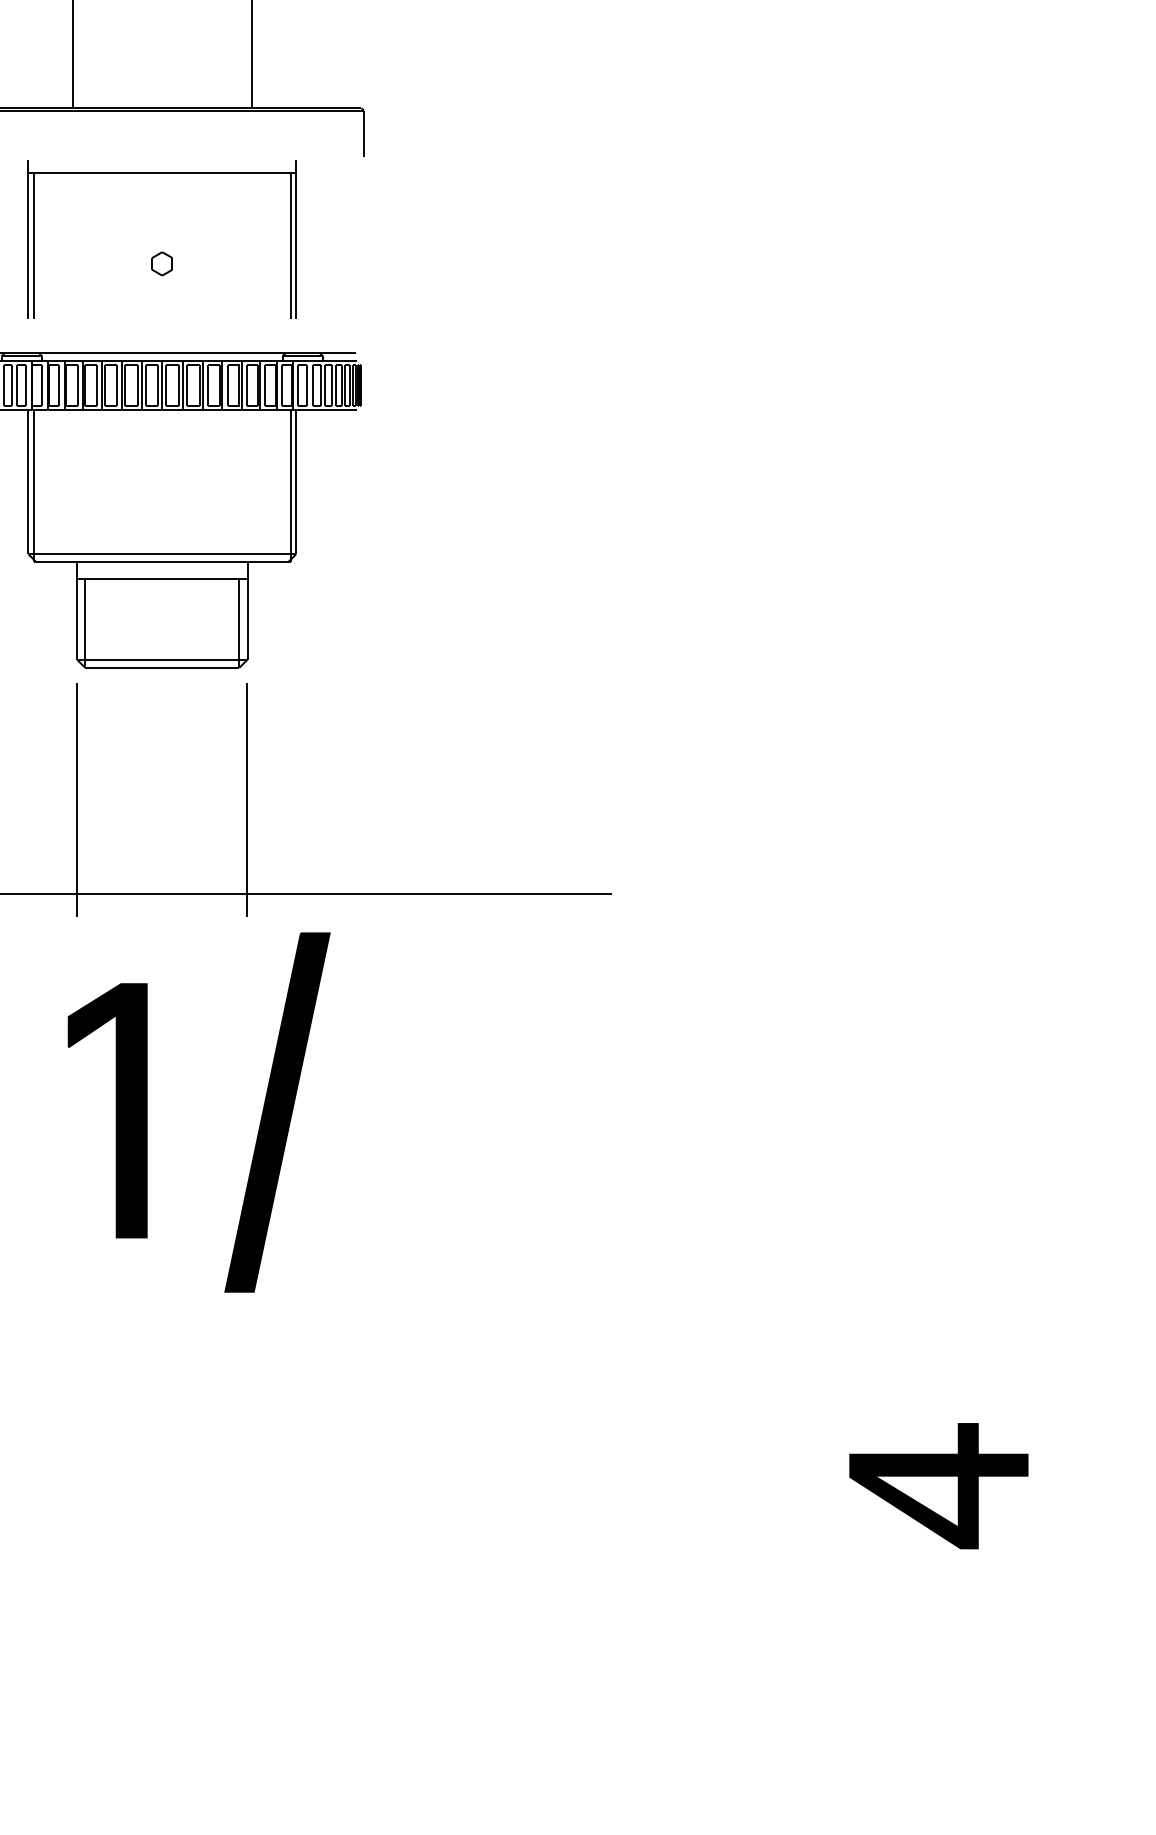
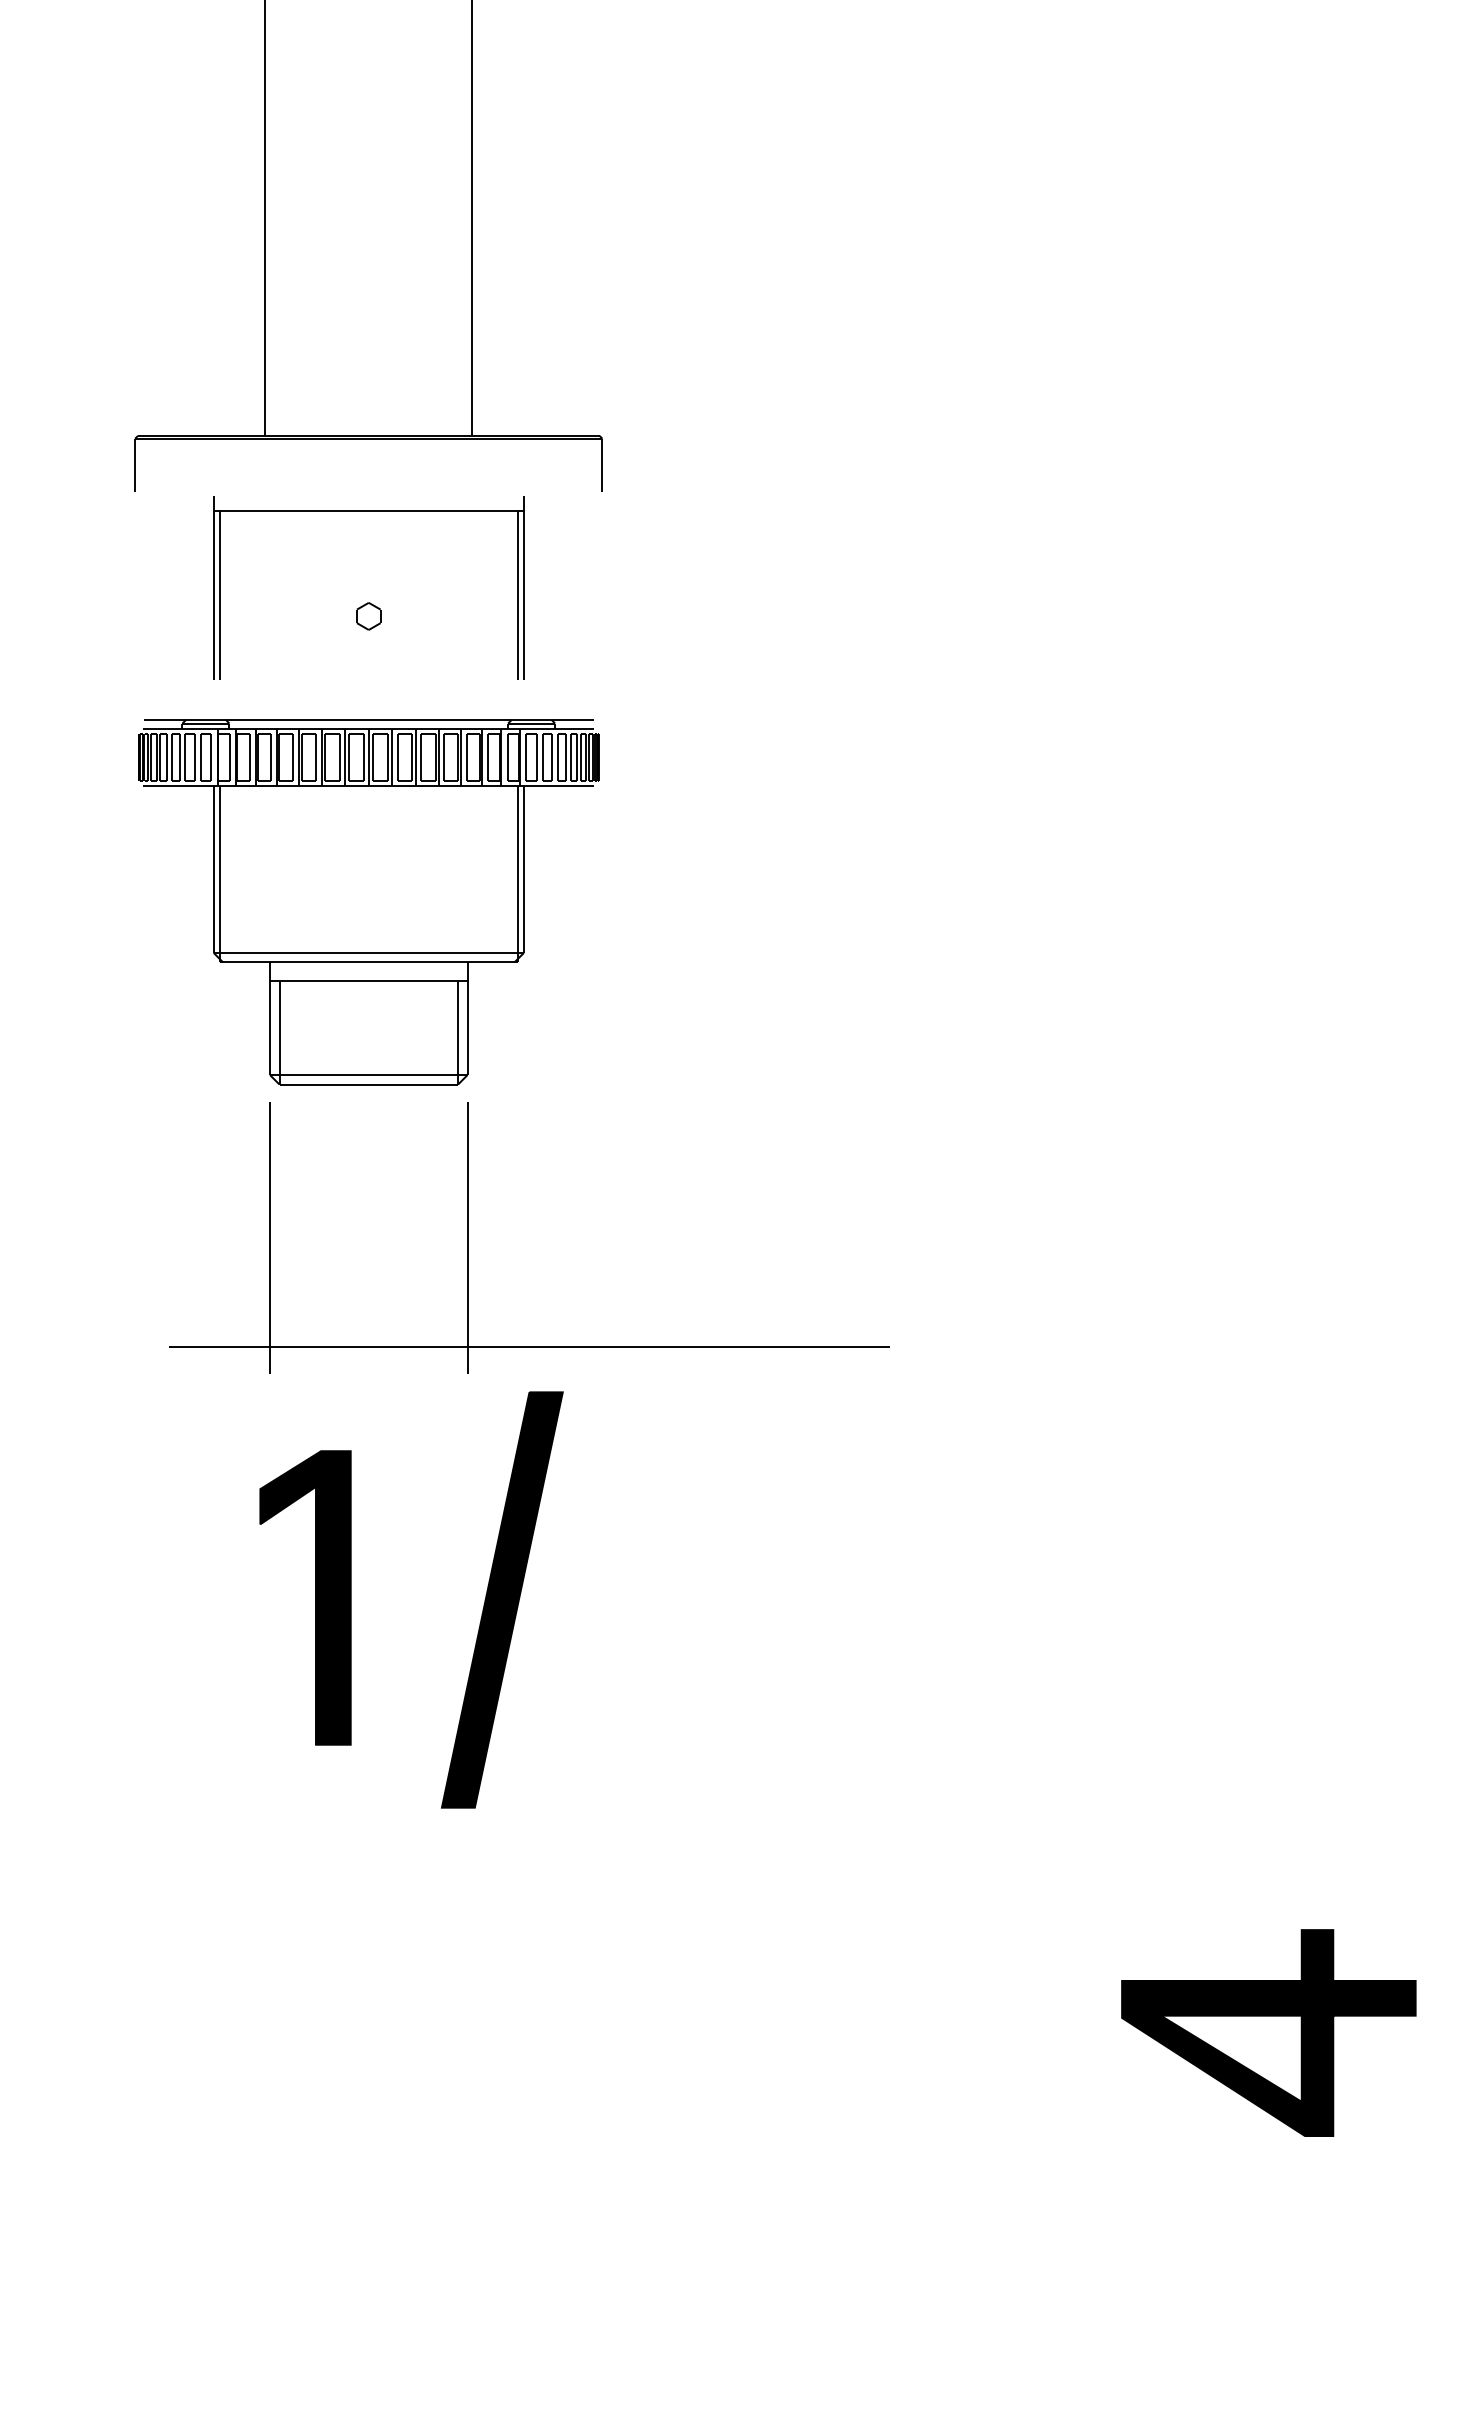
part: (938, 1485) -> (1268, 2032), size x1.43

